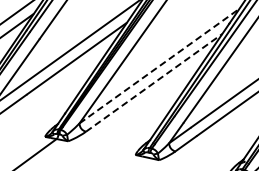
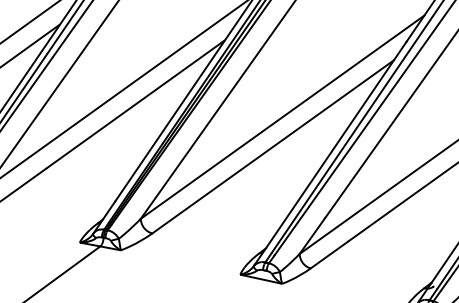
line: (159, 65) -> (282, 116), dashed -> solid
line: (154, 82) -> (273, 146), dashed -> solid

